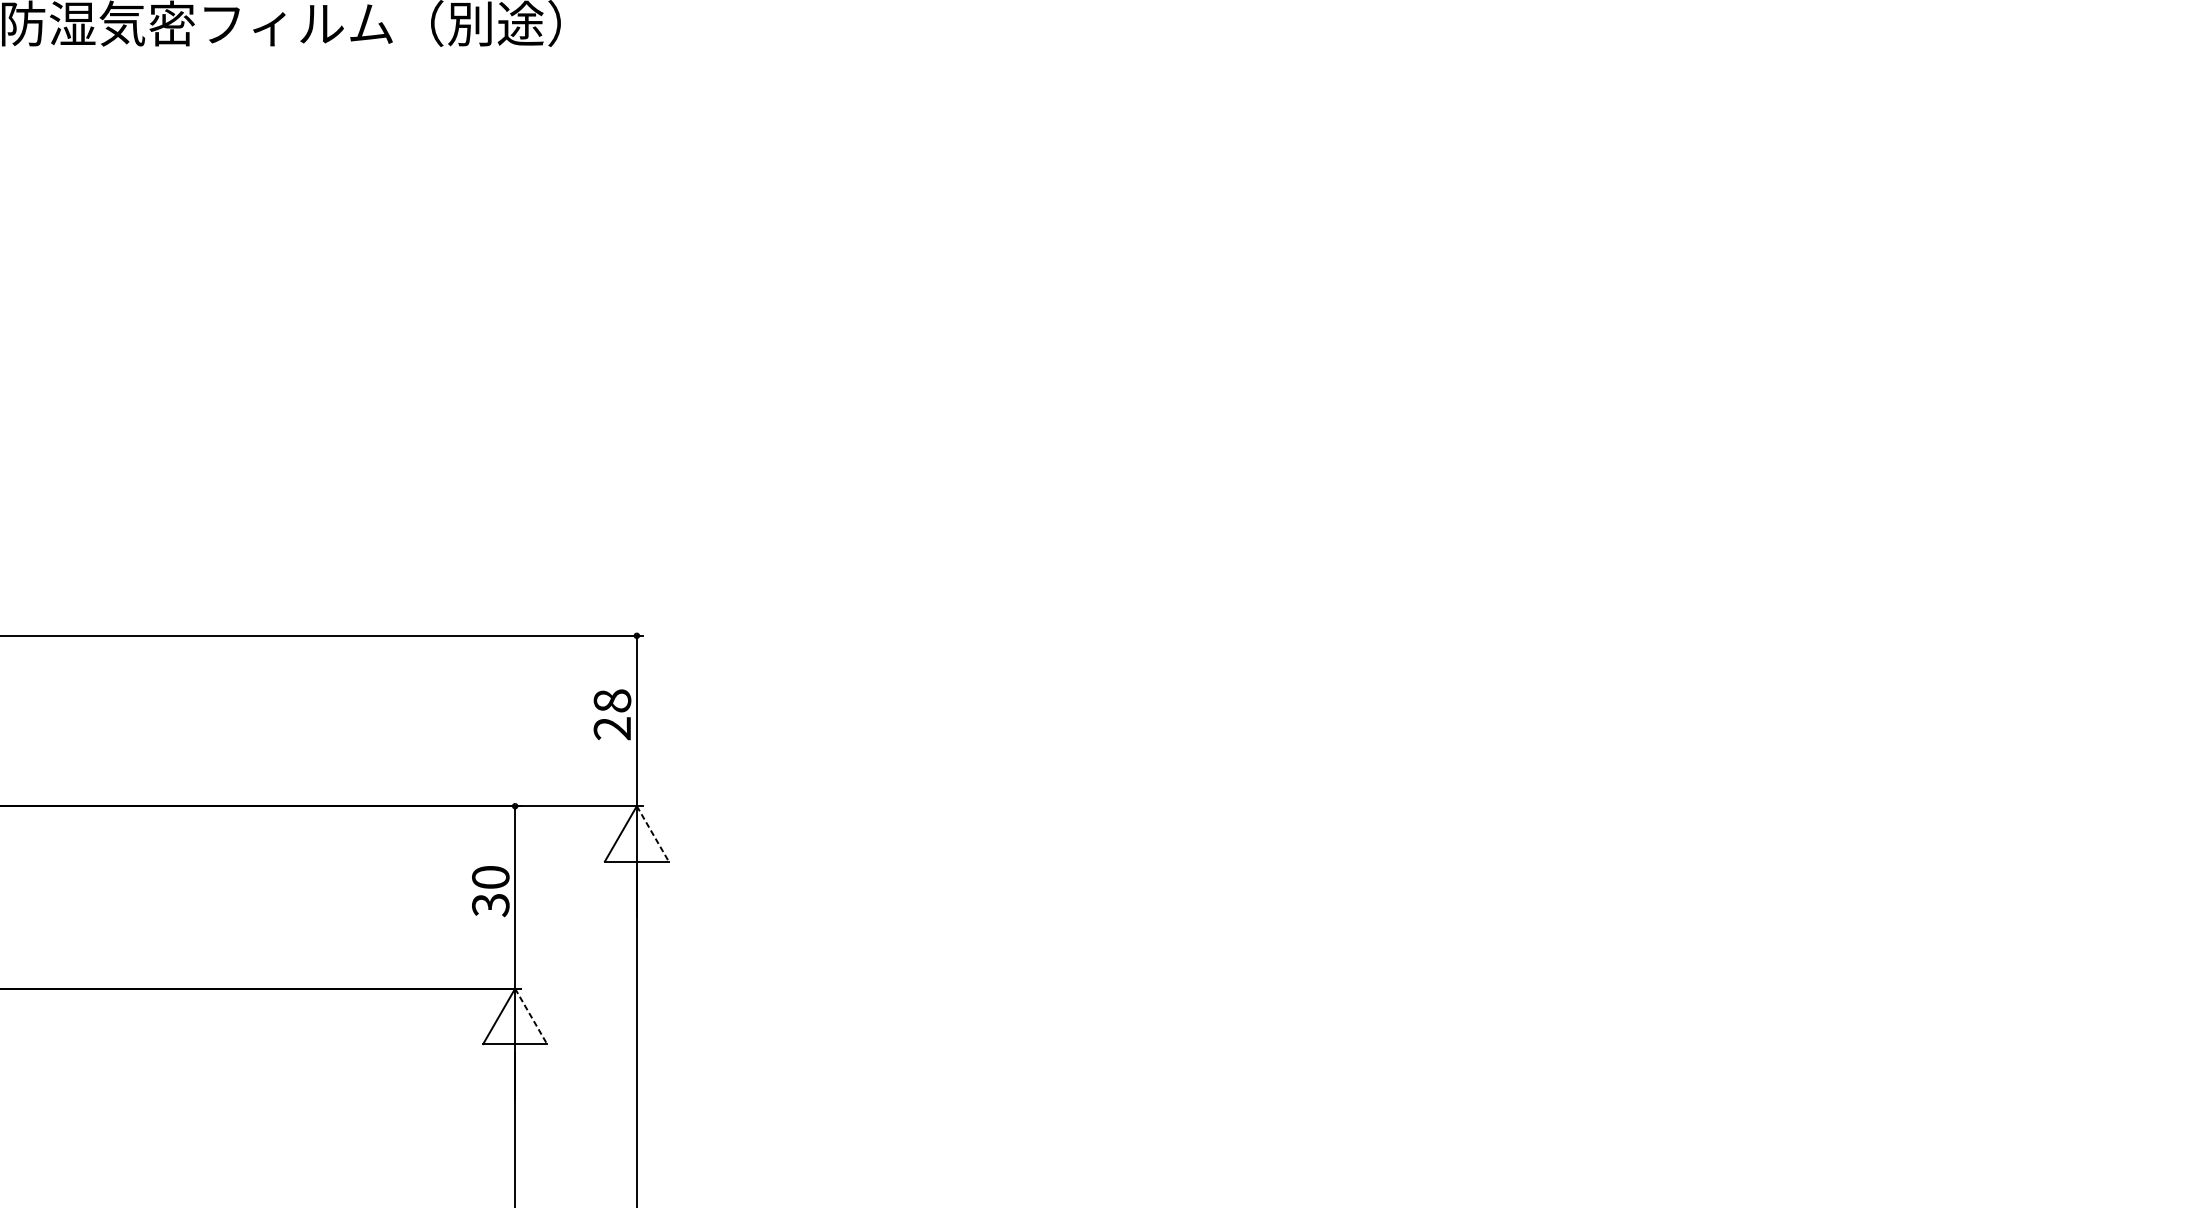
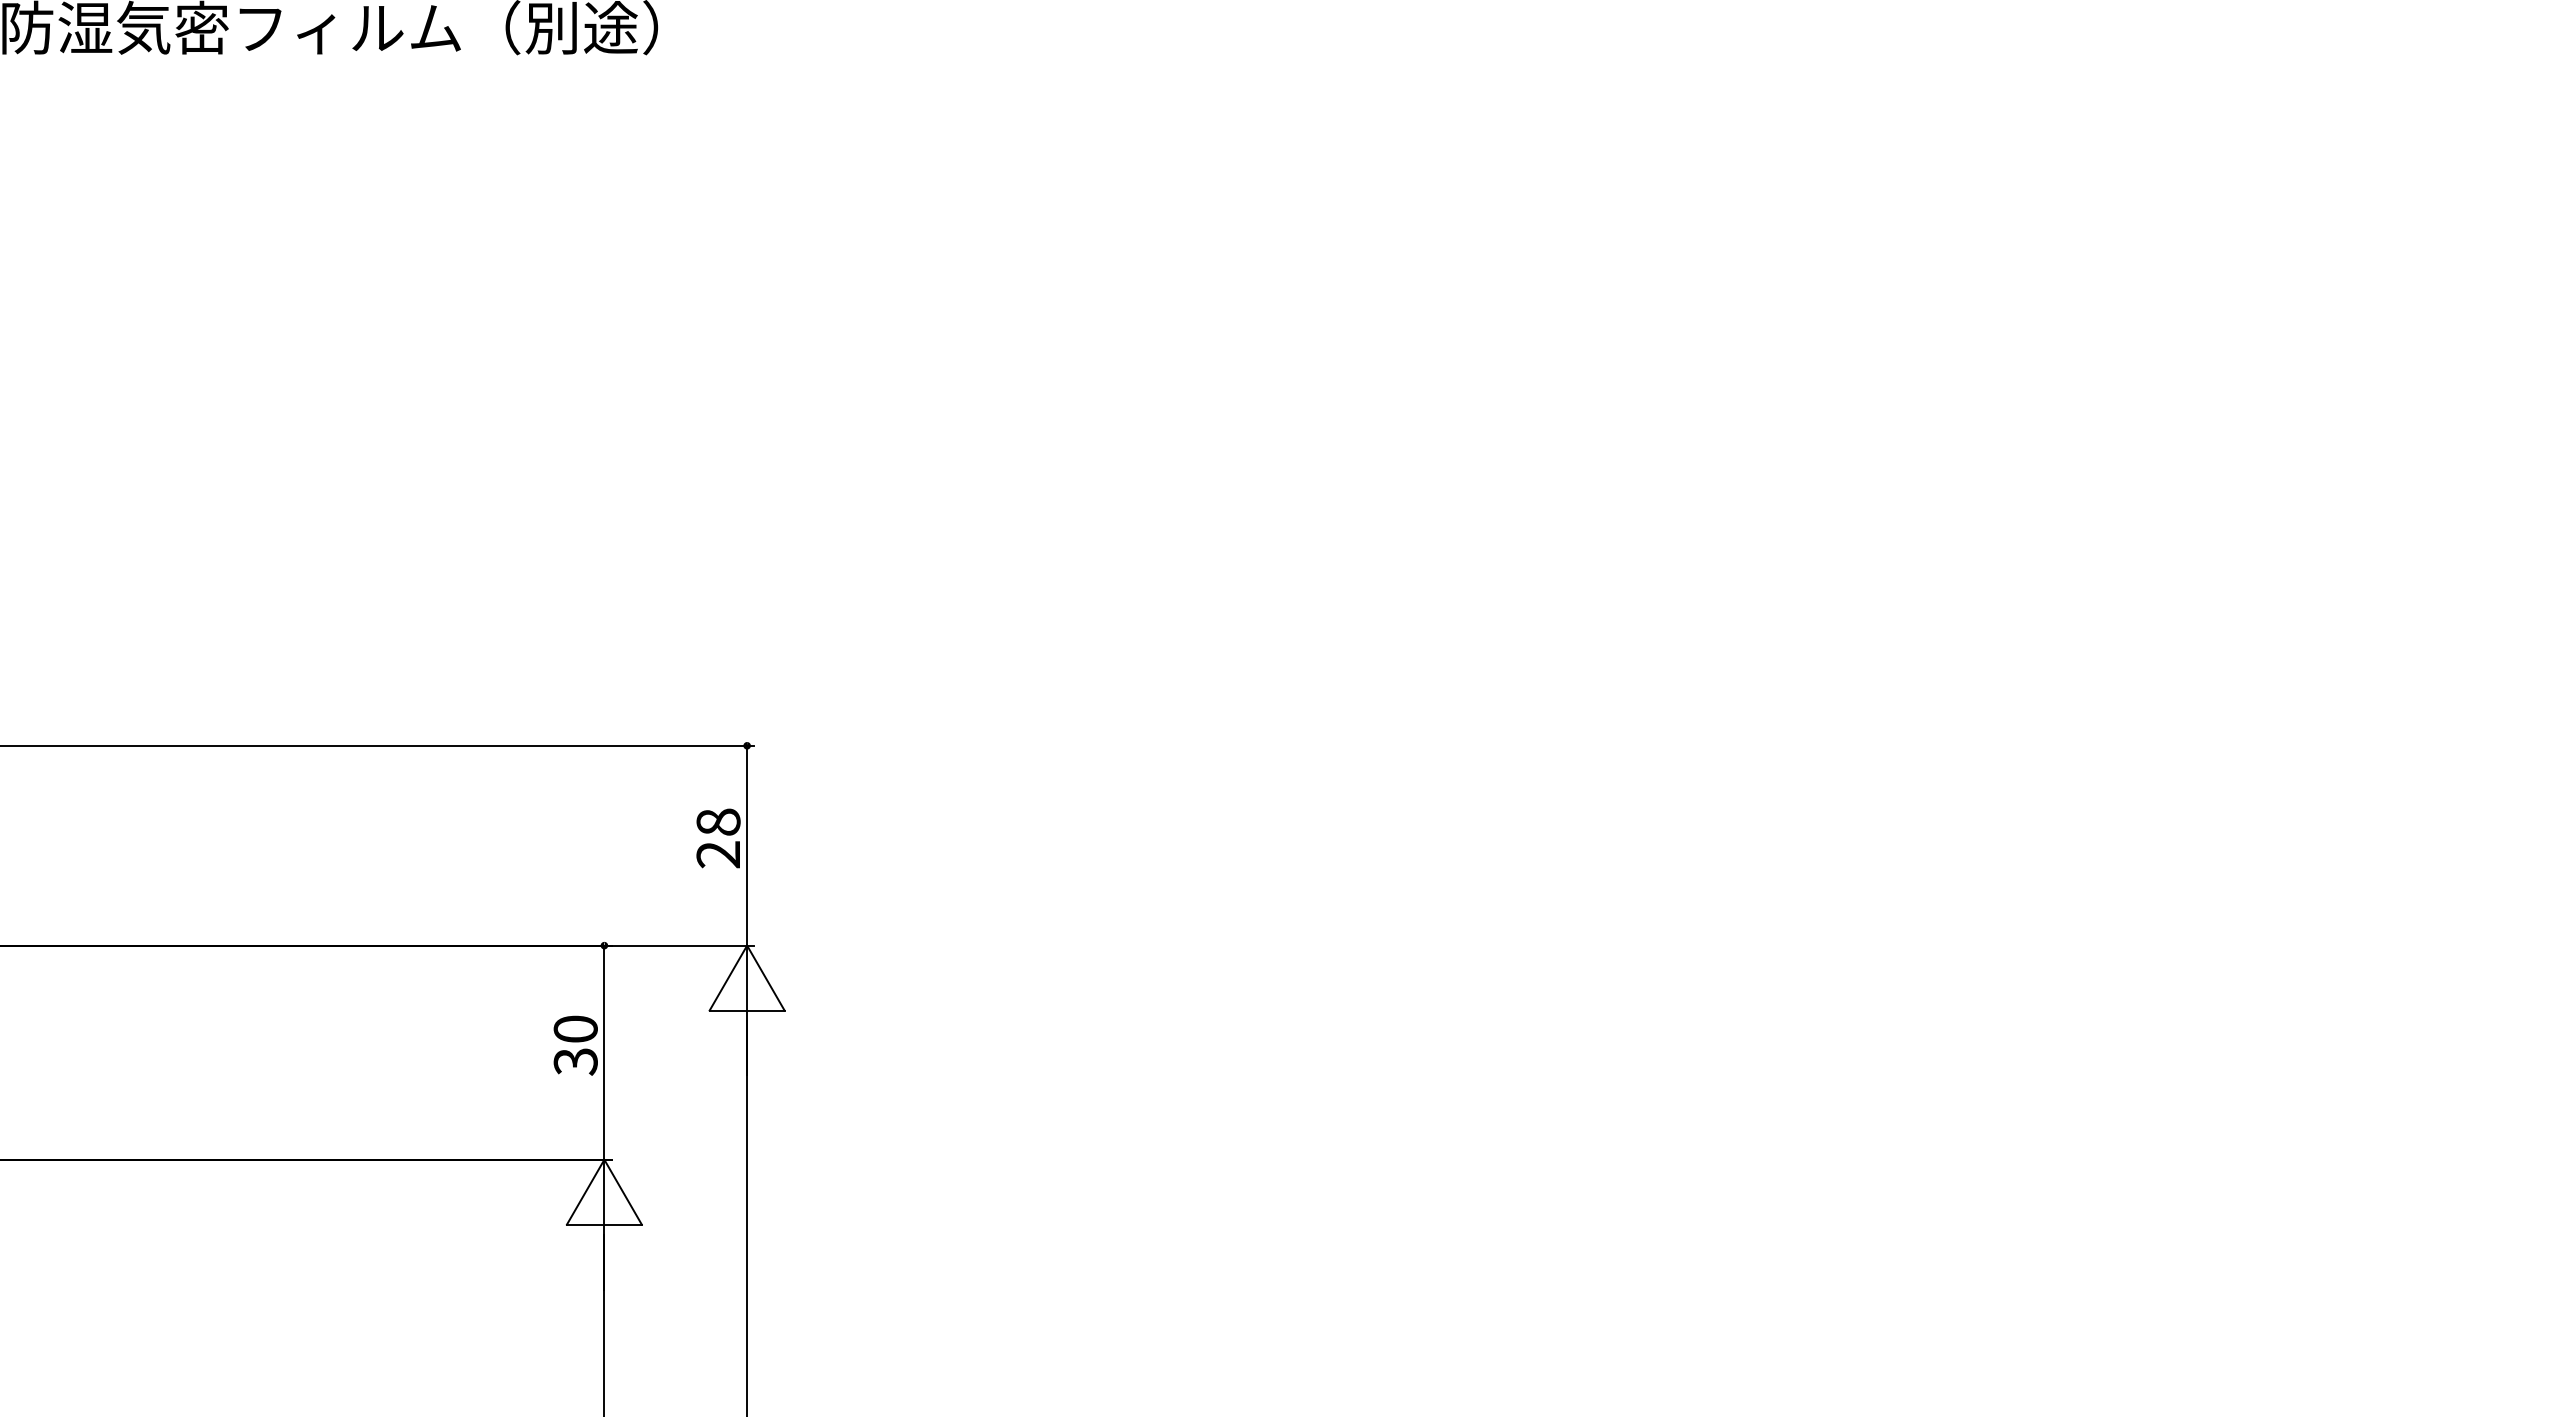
line: (653, 834) -> (766, 978), dashed -> solid
line: (531, 1016) -> (623, 1192), dashed -> solid

